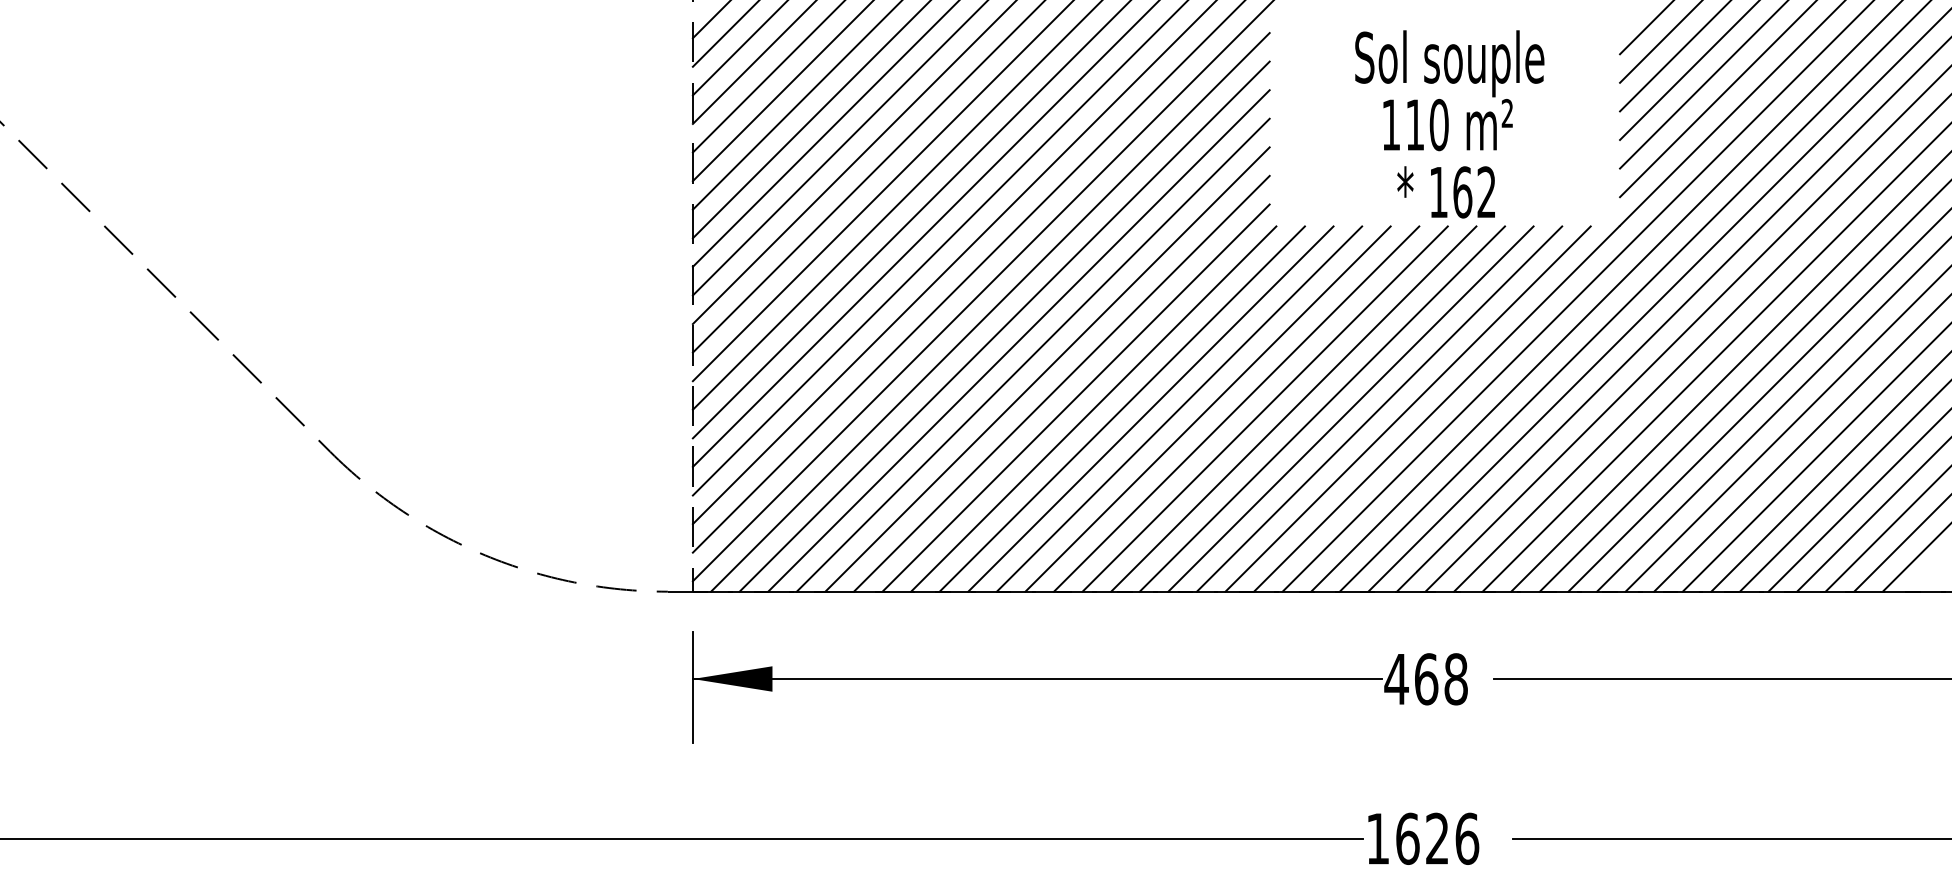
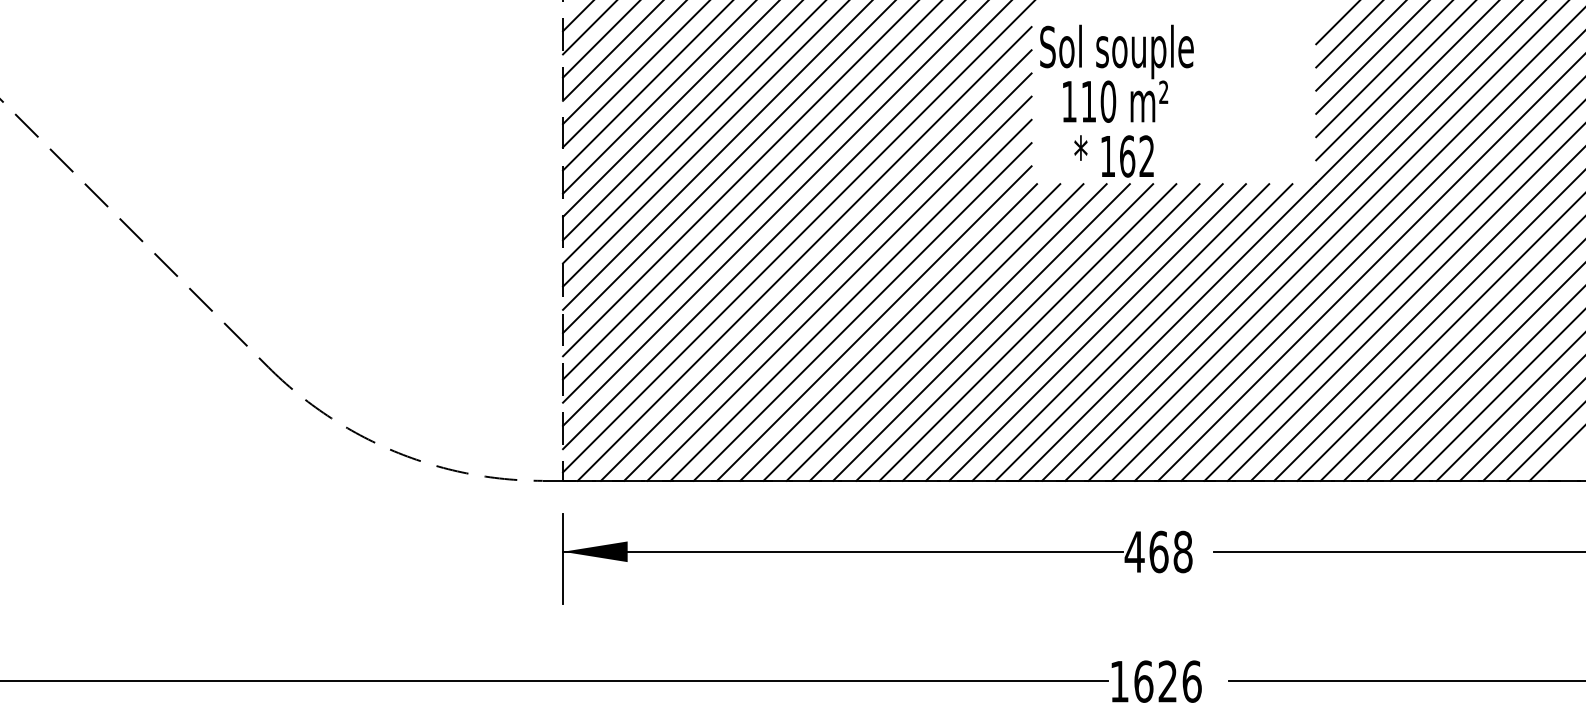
text: (1449, 124) -> (1116, 101), moved

